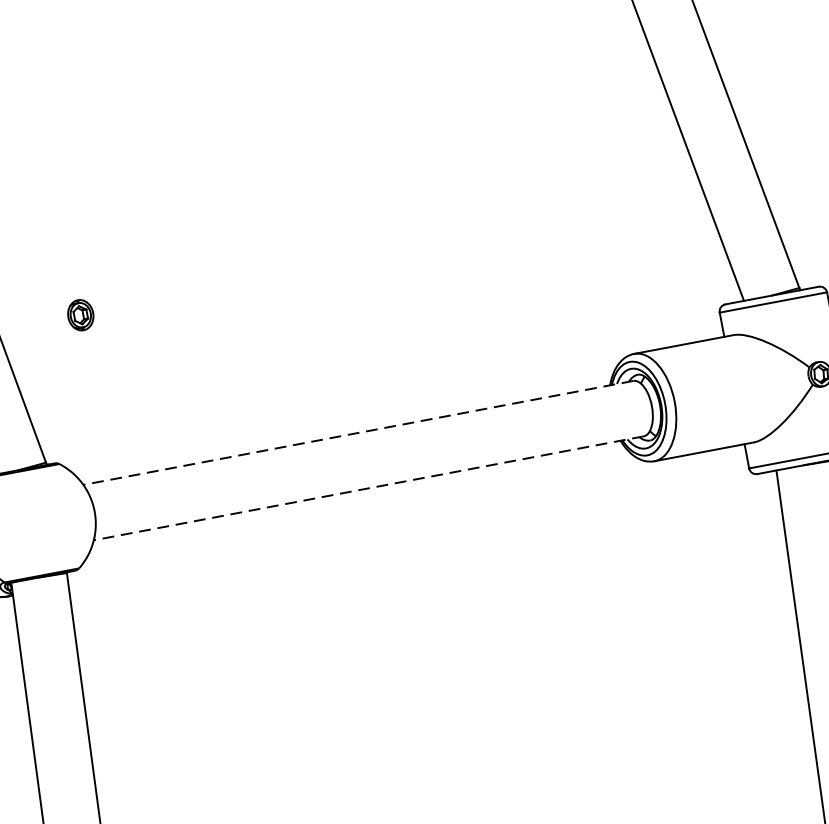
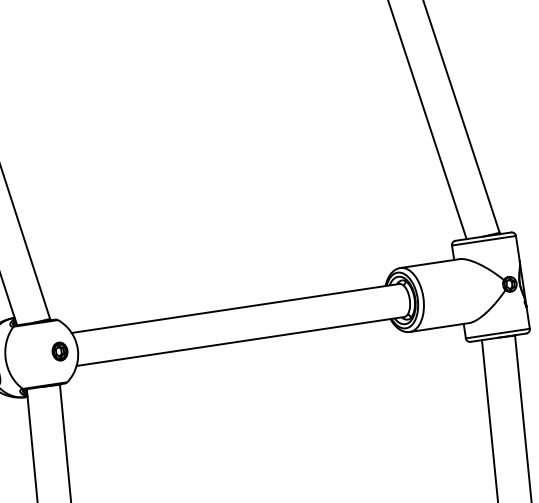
part: (79, 315) -> (59, 351), moved
line: (358, 432) -> (235, 308), dashed -> solid
line: (368, 488) -> (240, 341), dashed -> solid

